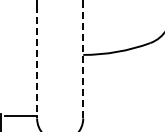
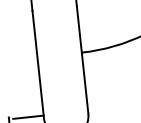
line: (37, 62) -> (38, 64), dashed -> solid
line: (83, 62) -> (82, 59), dashed -> solid

